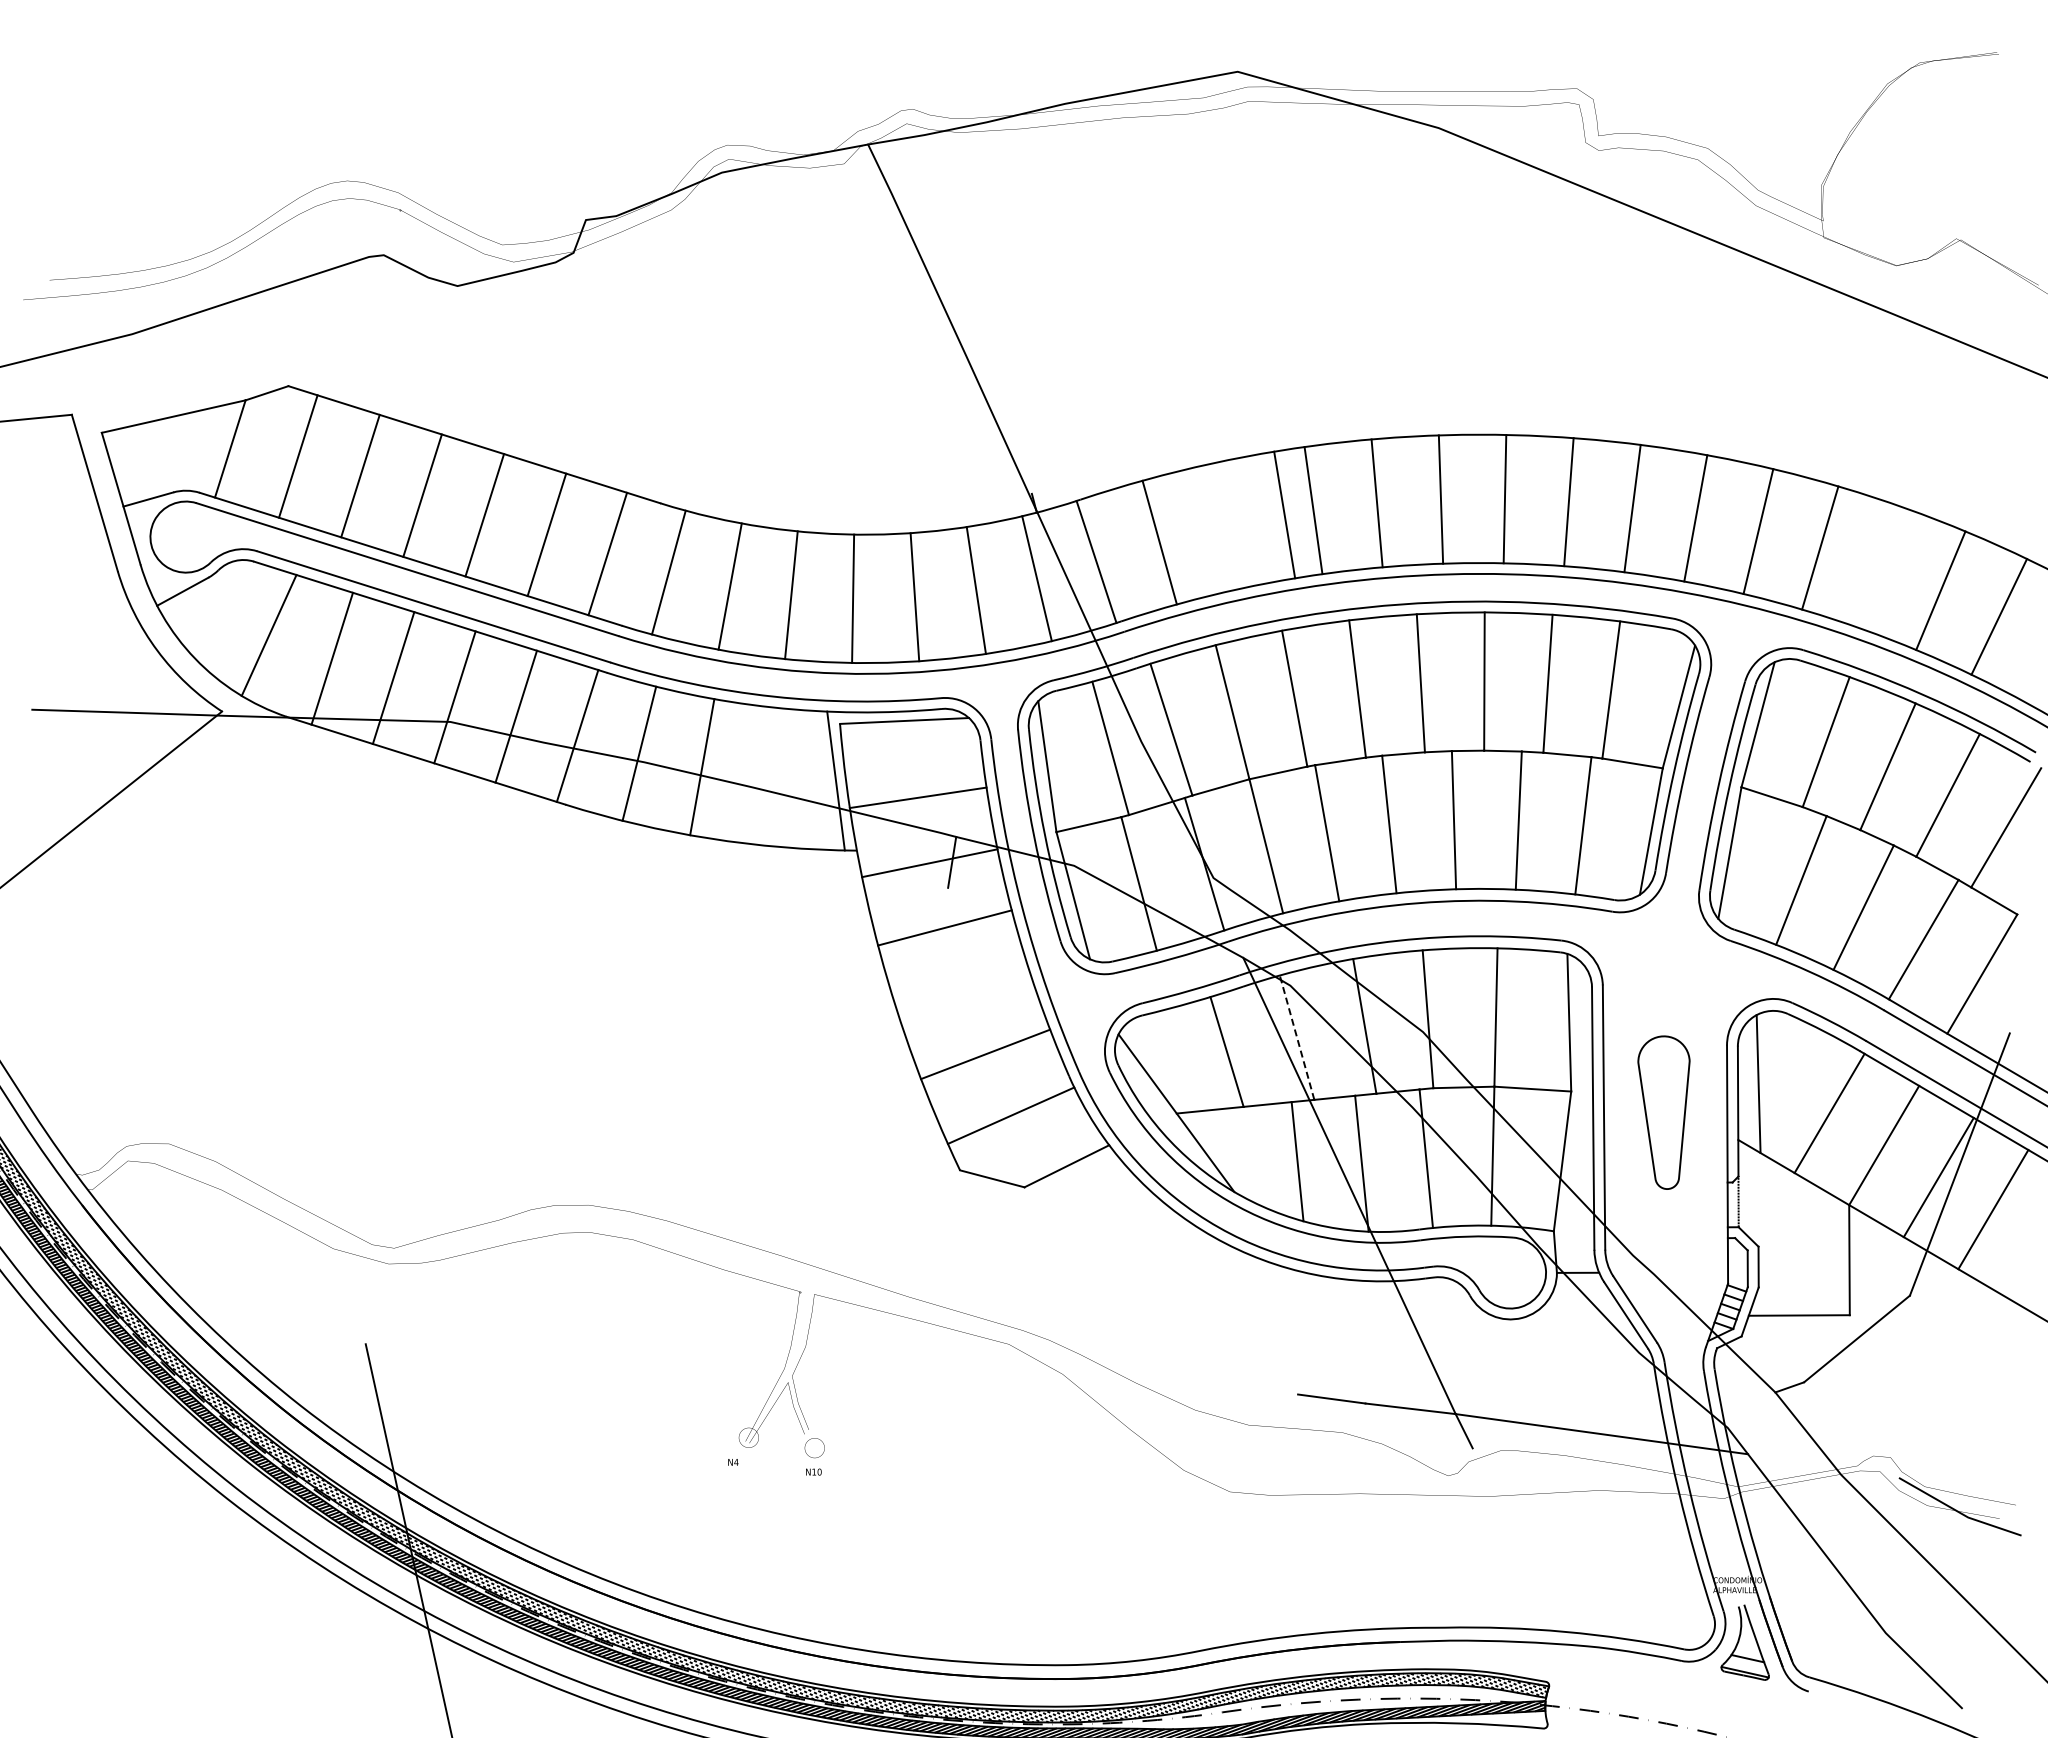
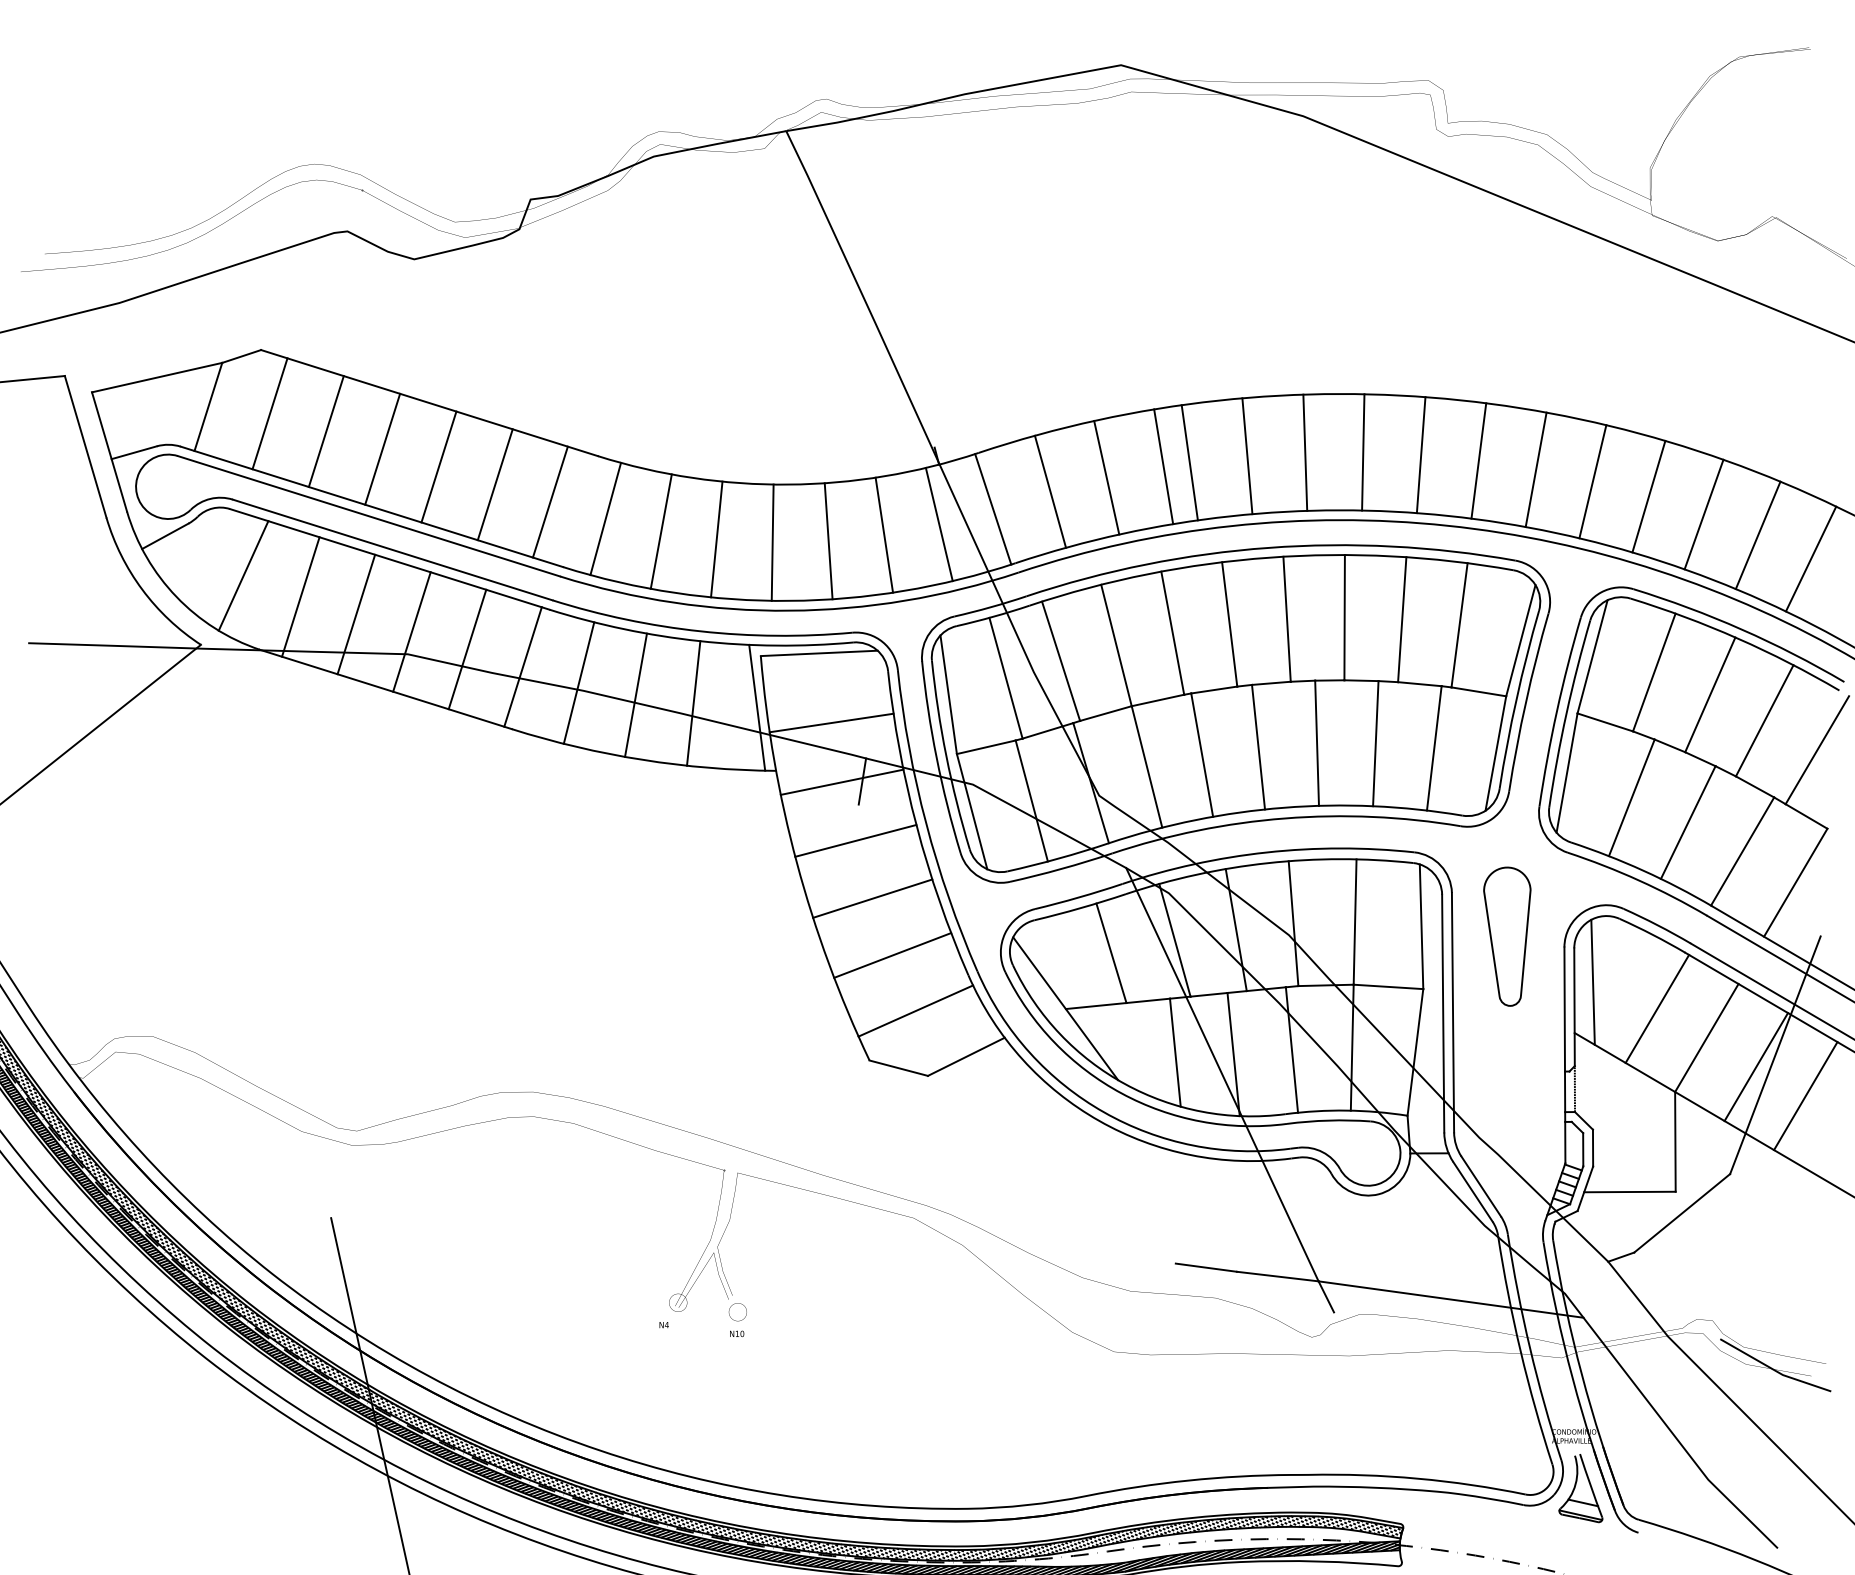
line: (1221, 526) -> (1106, 477), added
line: (1880, 567) -> (1703, 514), added
line: (765, 775) -> (693, 702), added
line: (963, 991) -> (872, 898), added
line: (1297, 1037) -> (1175, 940), dashed -> solid
part: (1663, 1112) -> (1506, 936), moved

